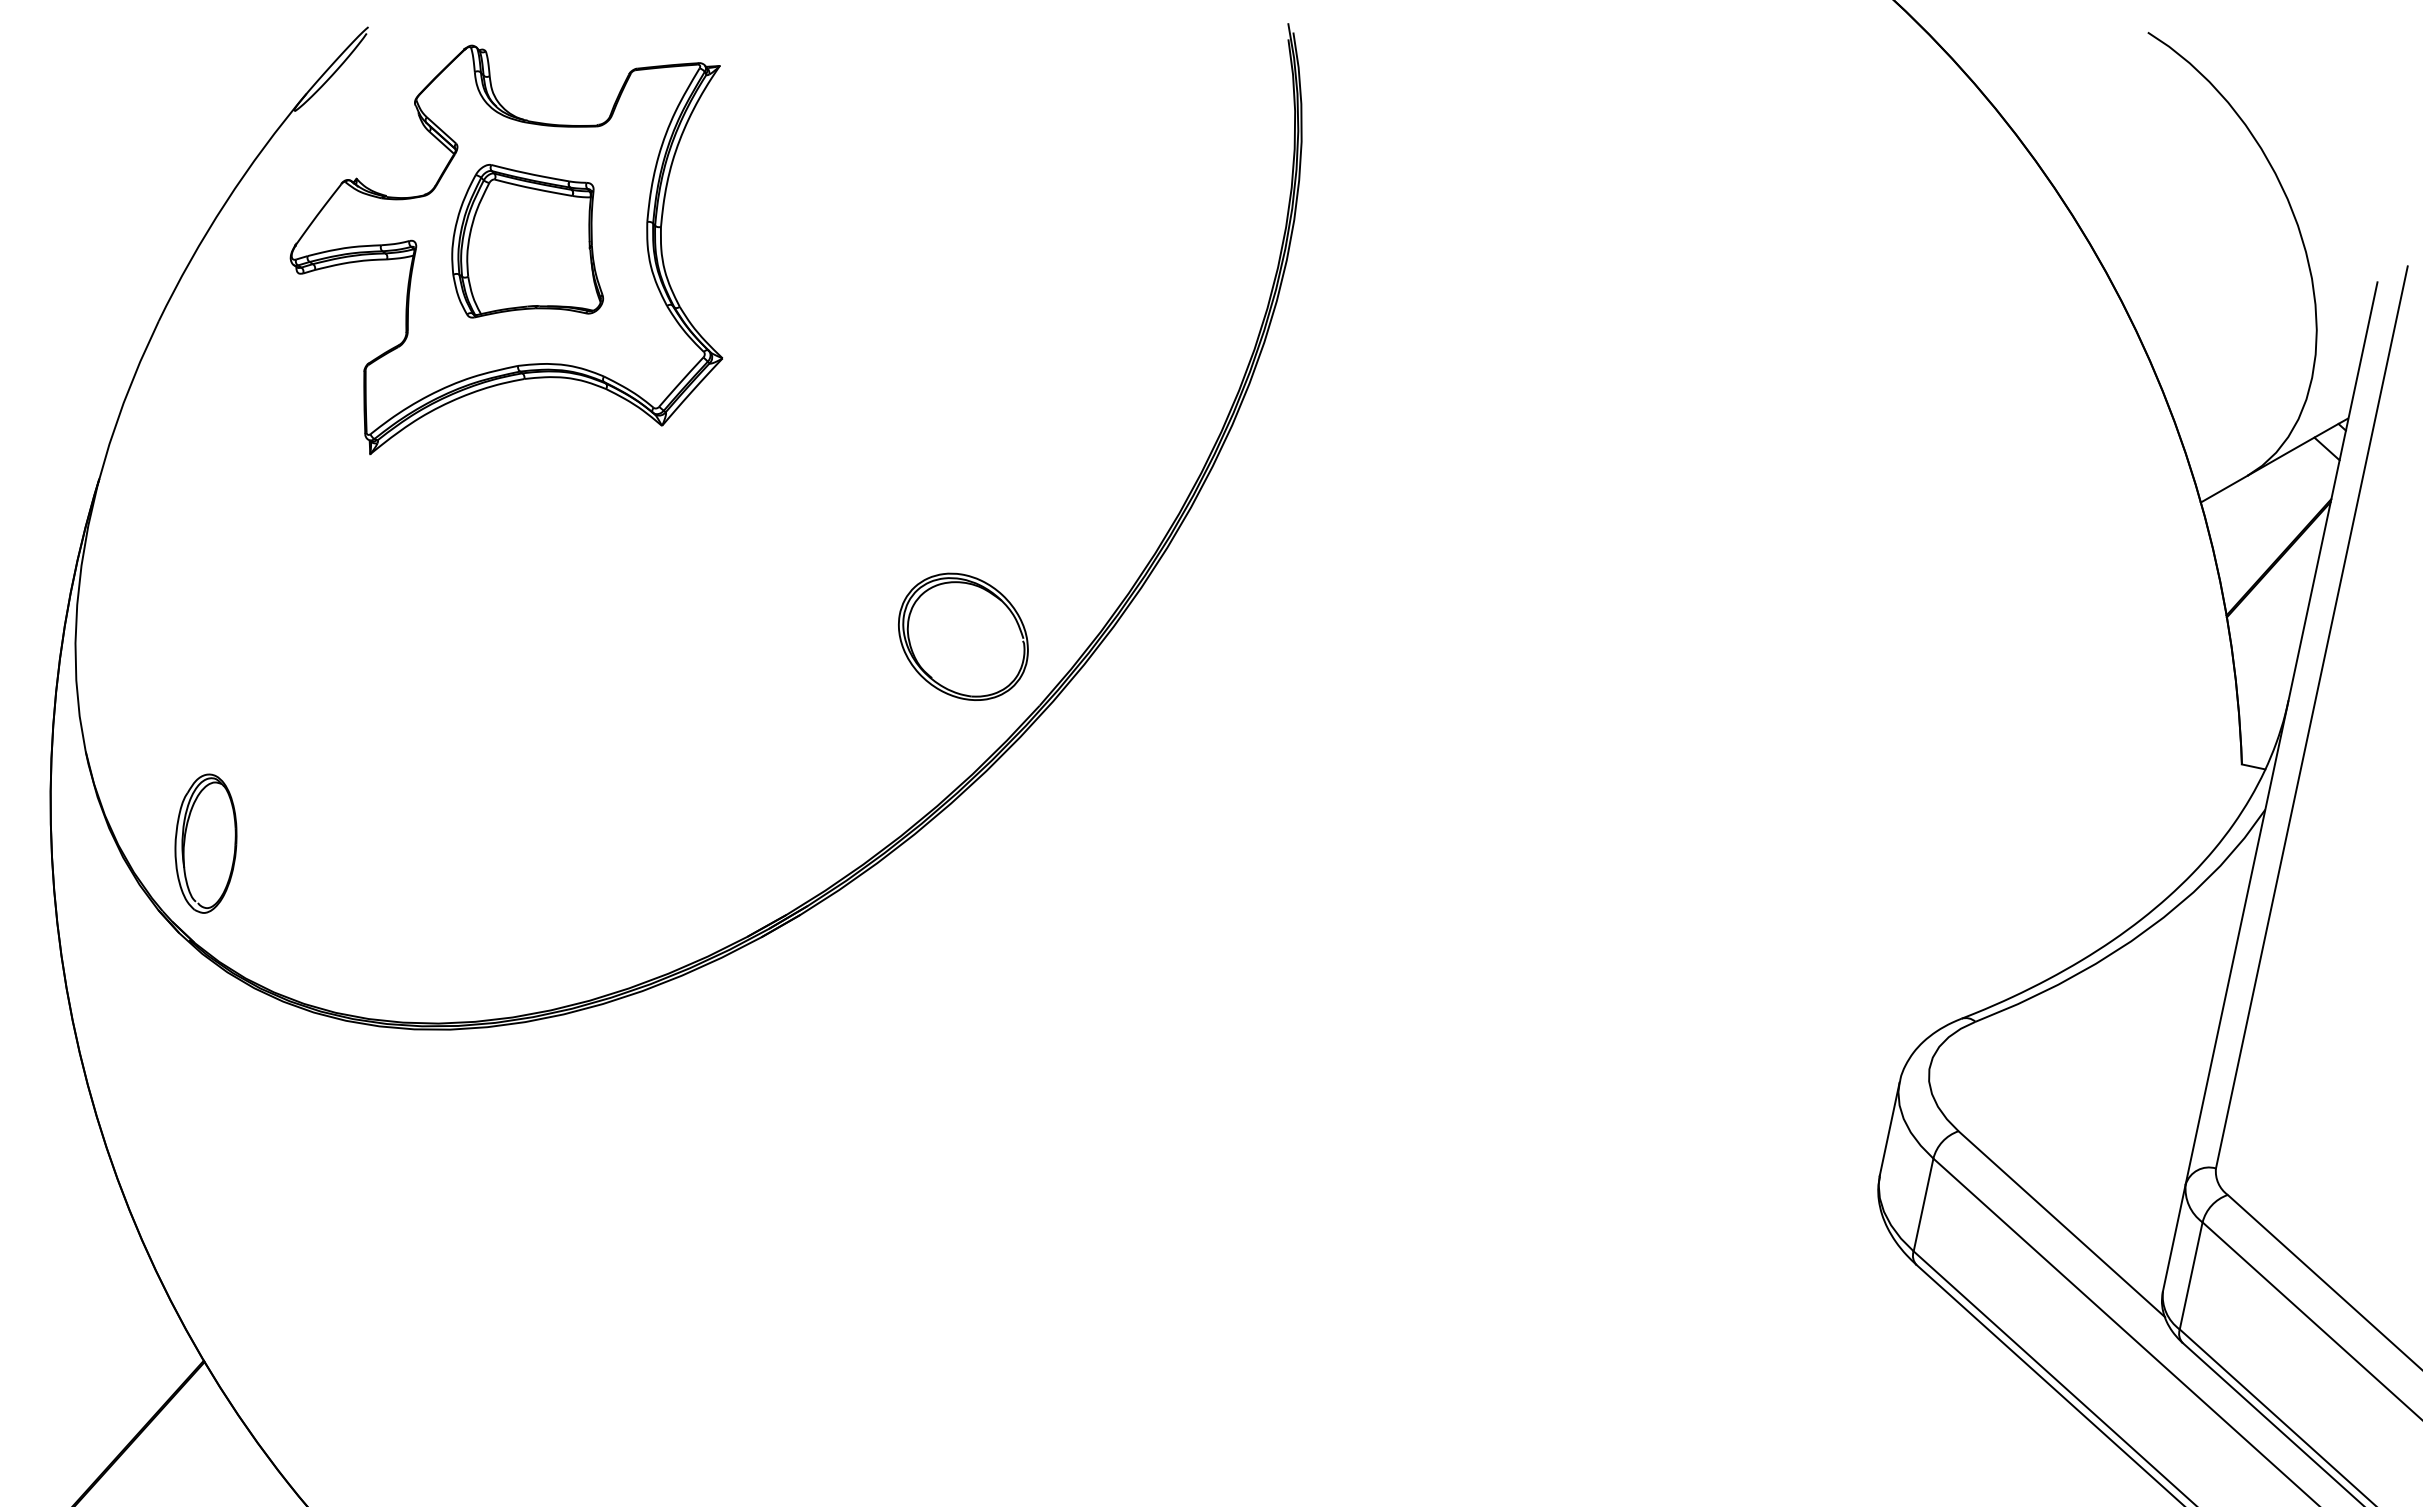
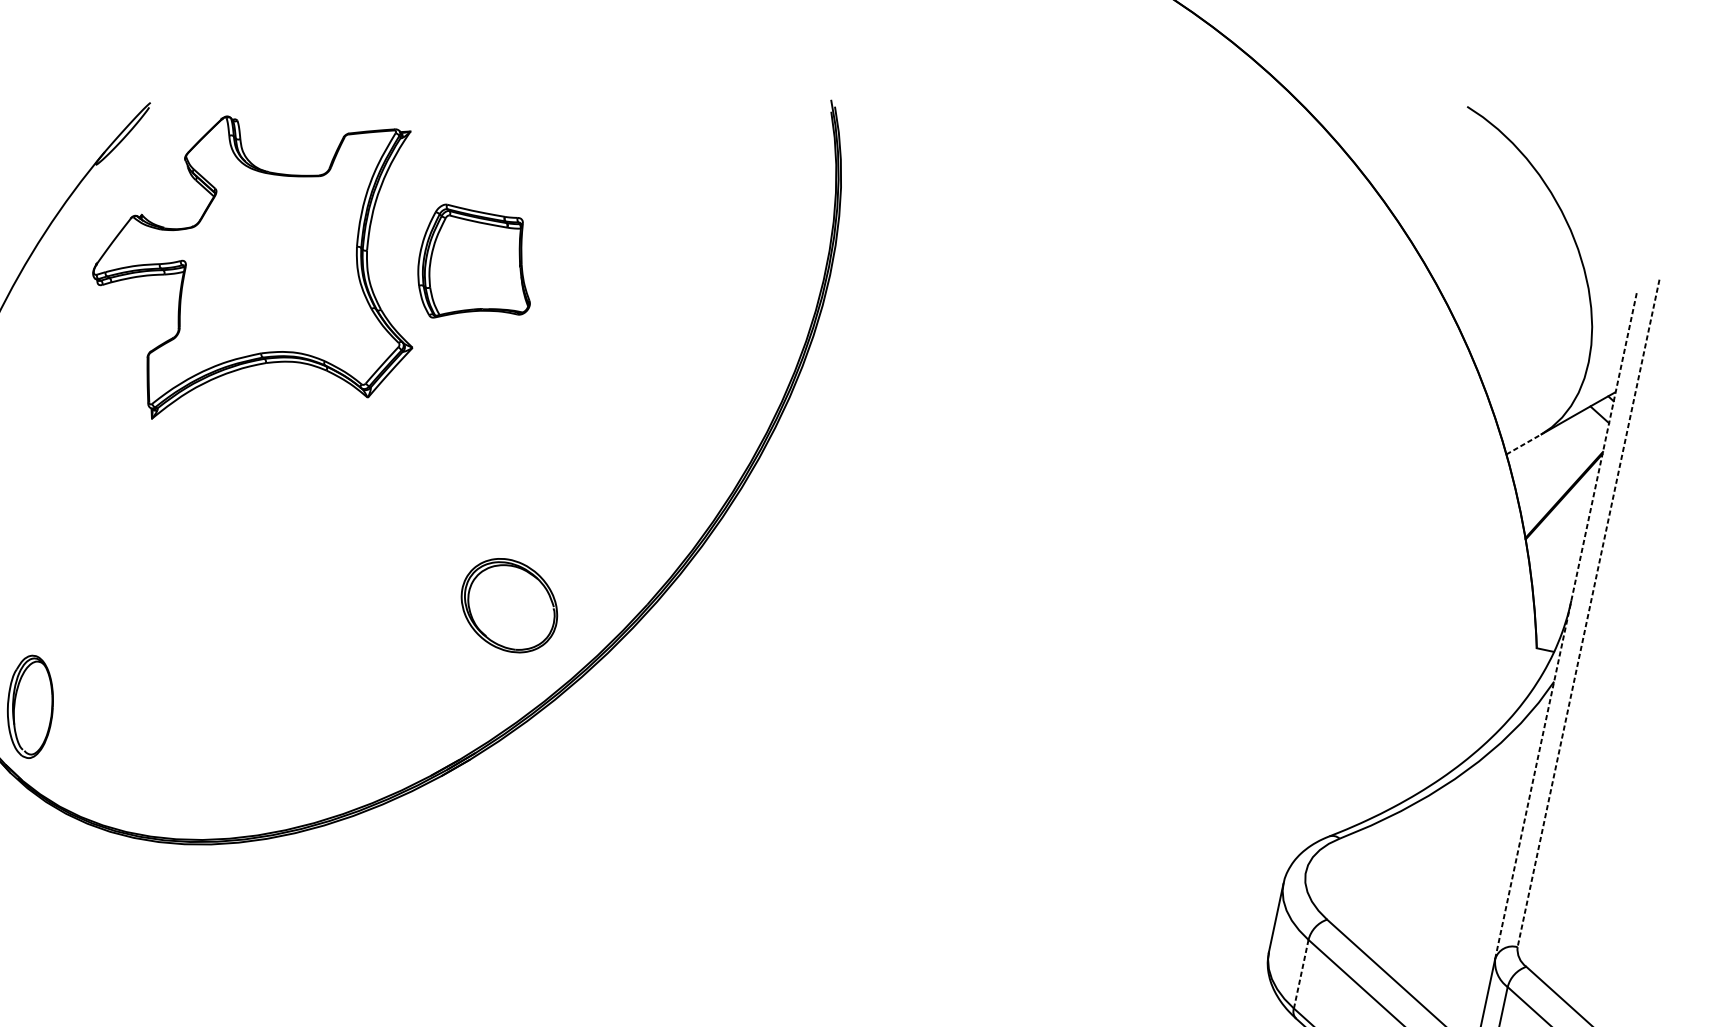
part: (527, 241) -> (473, 261), moved
line: (2224, 489) -> (1523, 444), solid -> dashed
part: (963, 636) -> (509, 605), moved
line: (2311, 717) -> (1588, 613), solid -> dashed
line: (2281, 732) -> (1566, 624), solid -> dashed
line: (1923, 1205) -> (1301, 974), solid -> dashed

